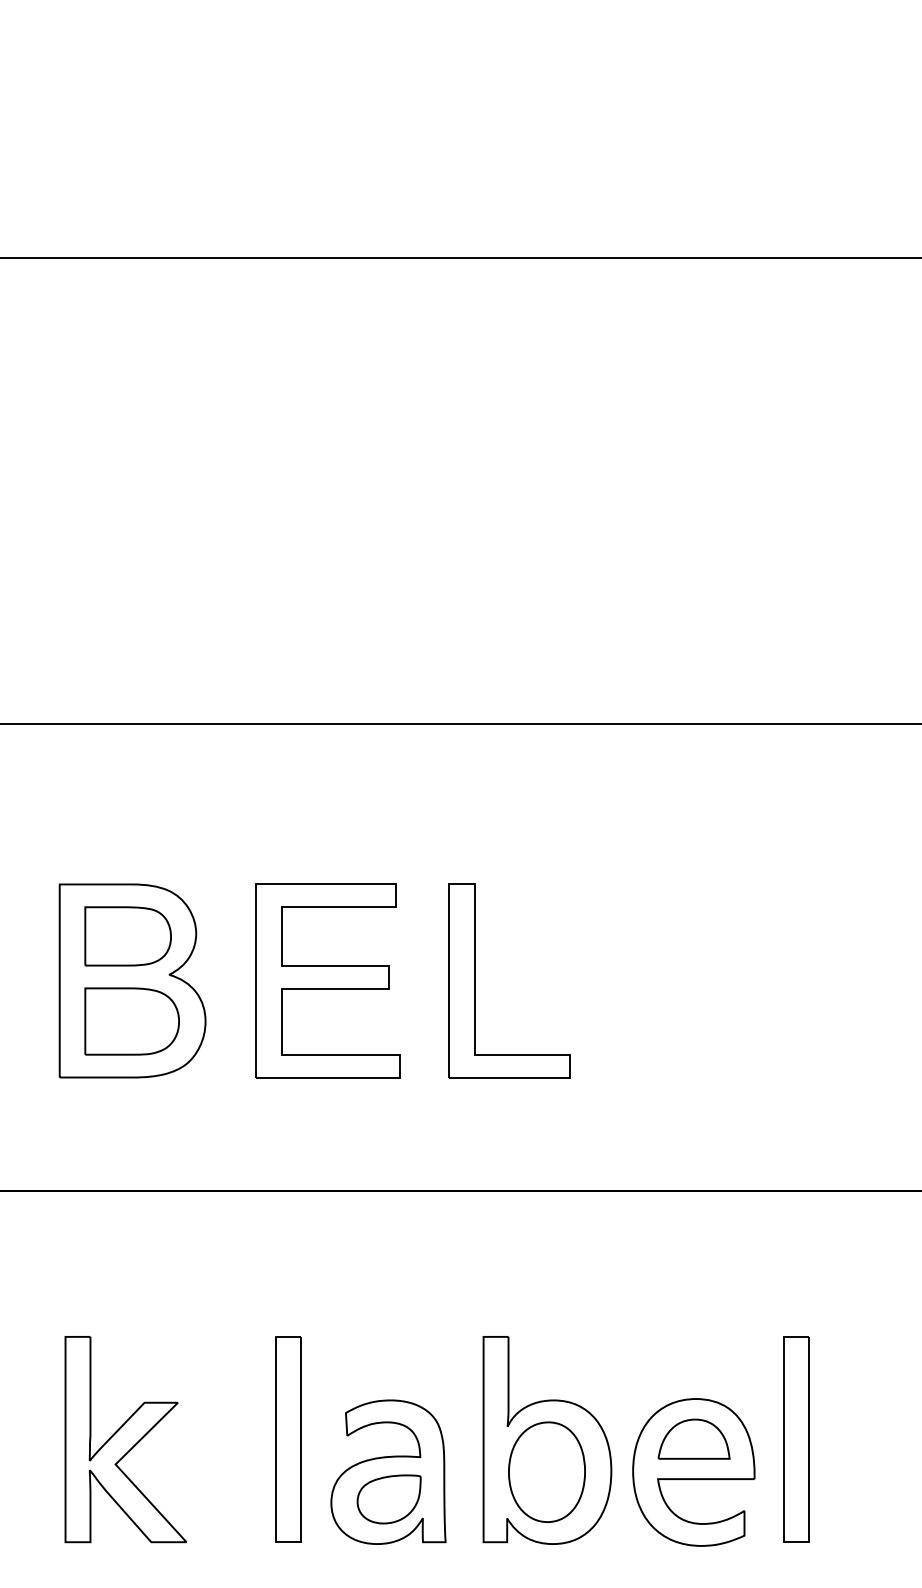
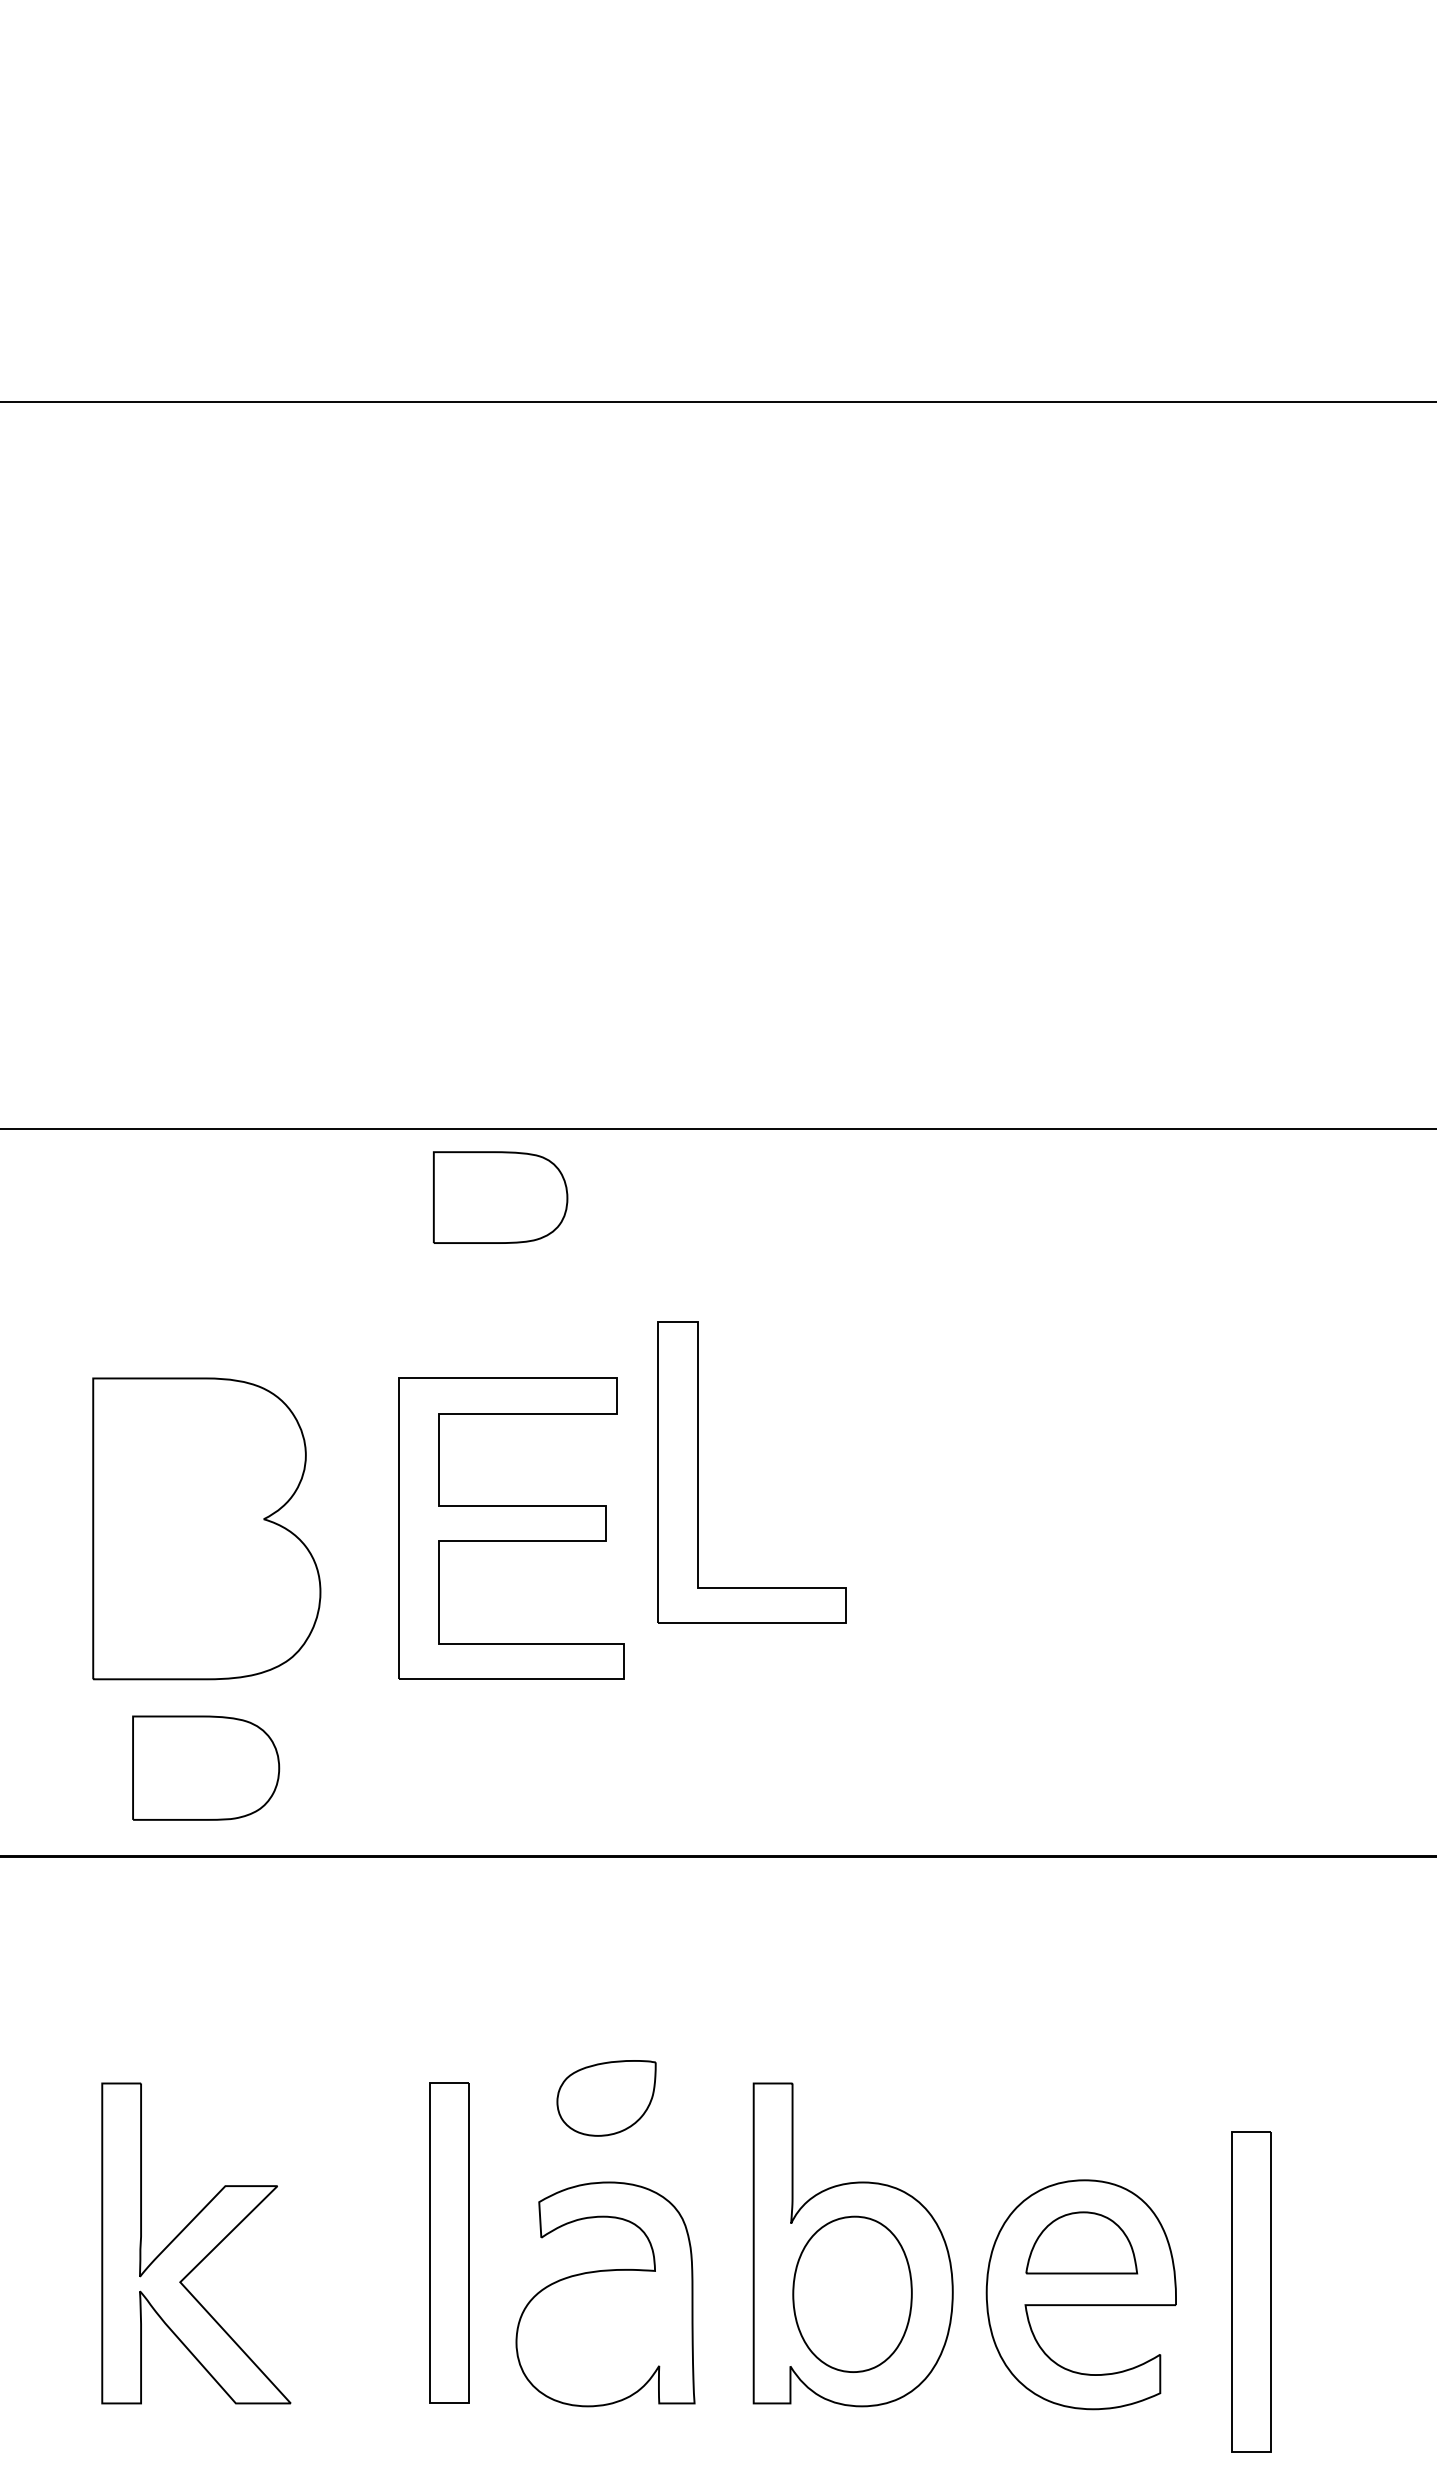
part: (127, 936) -> (499, 1197), moved
part: (475, 980) -> (699, 1472), moved
part: (131, 1021) -> (205, 1768), moved
part: (796, 1439) -> (1250, 2291), moved
part: (388, 1499) -> (605, 2098), moved

